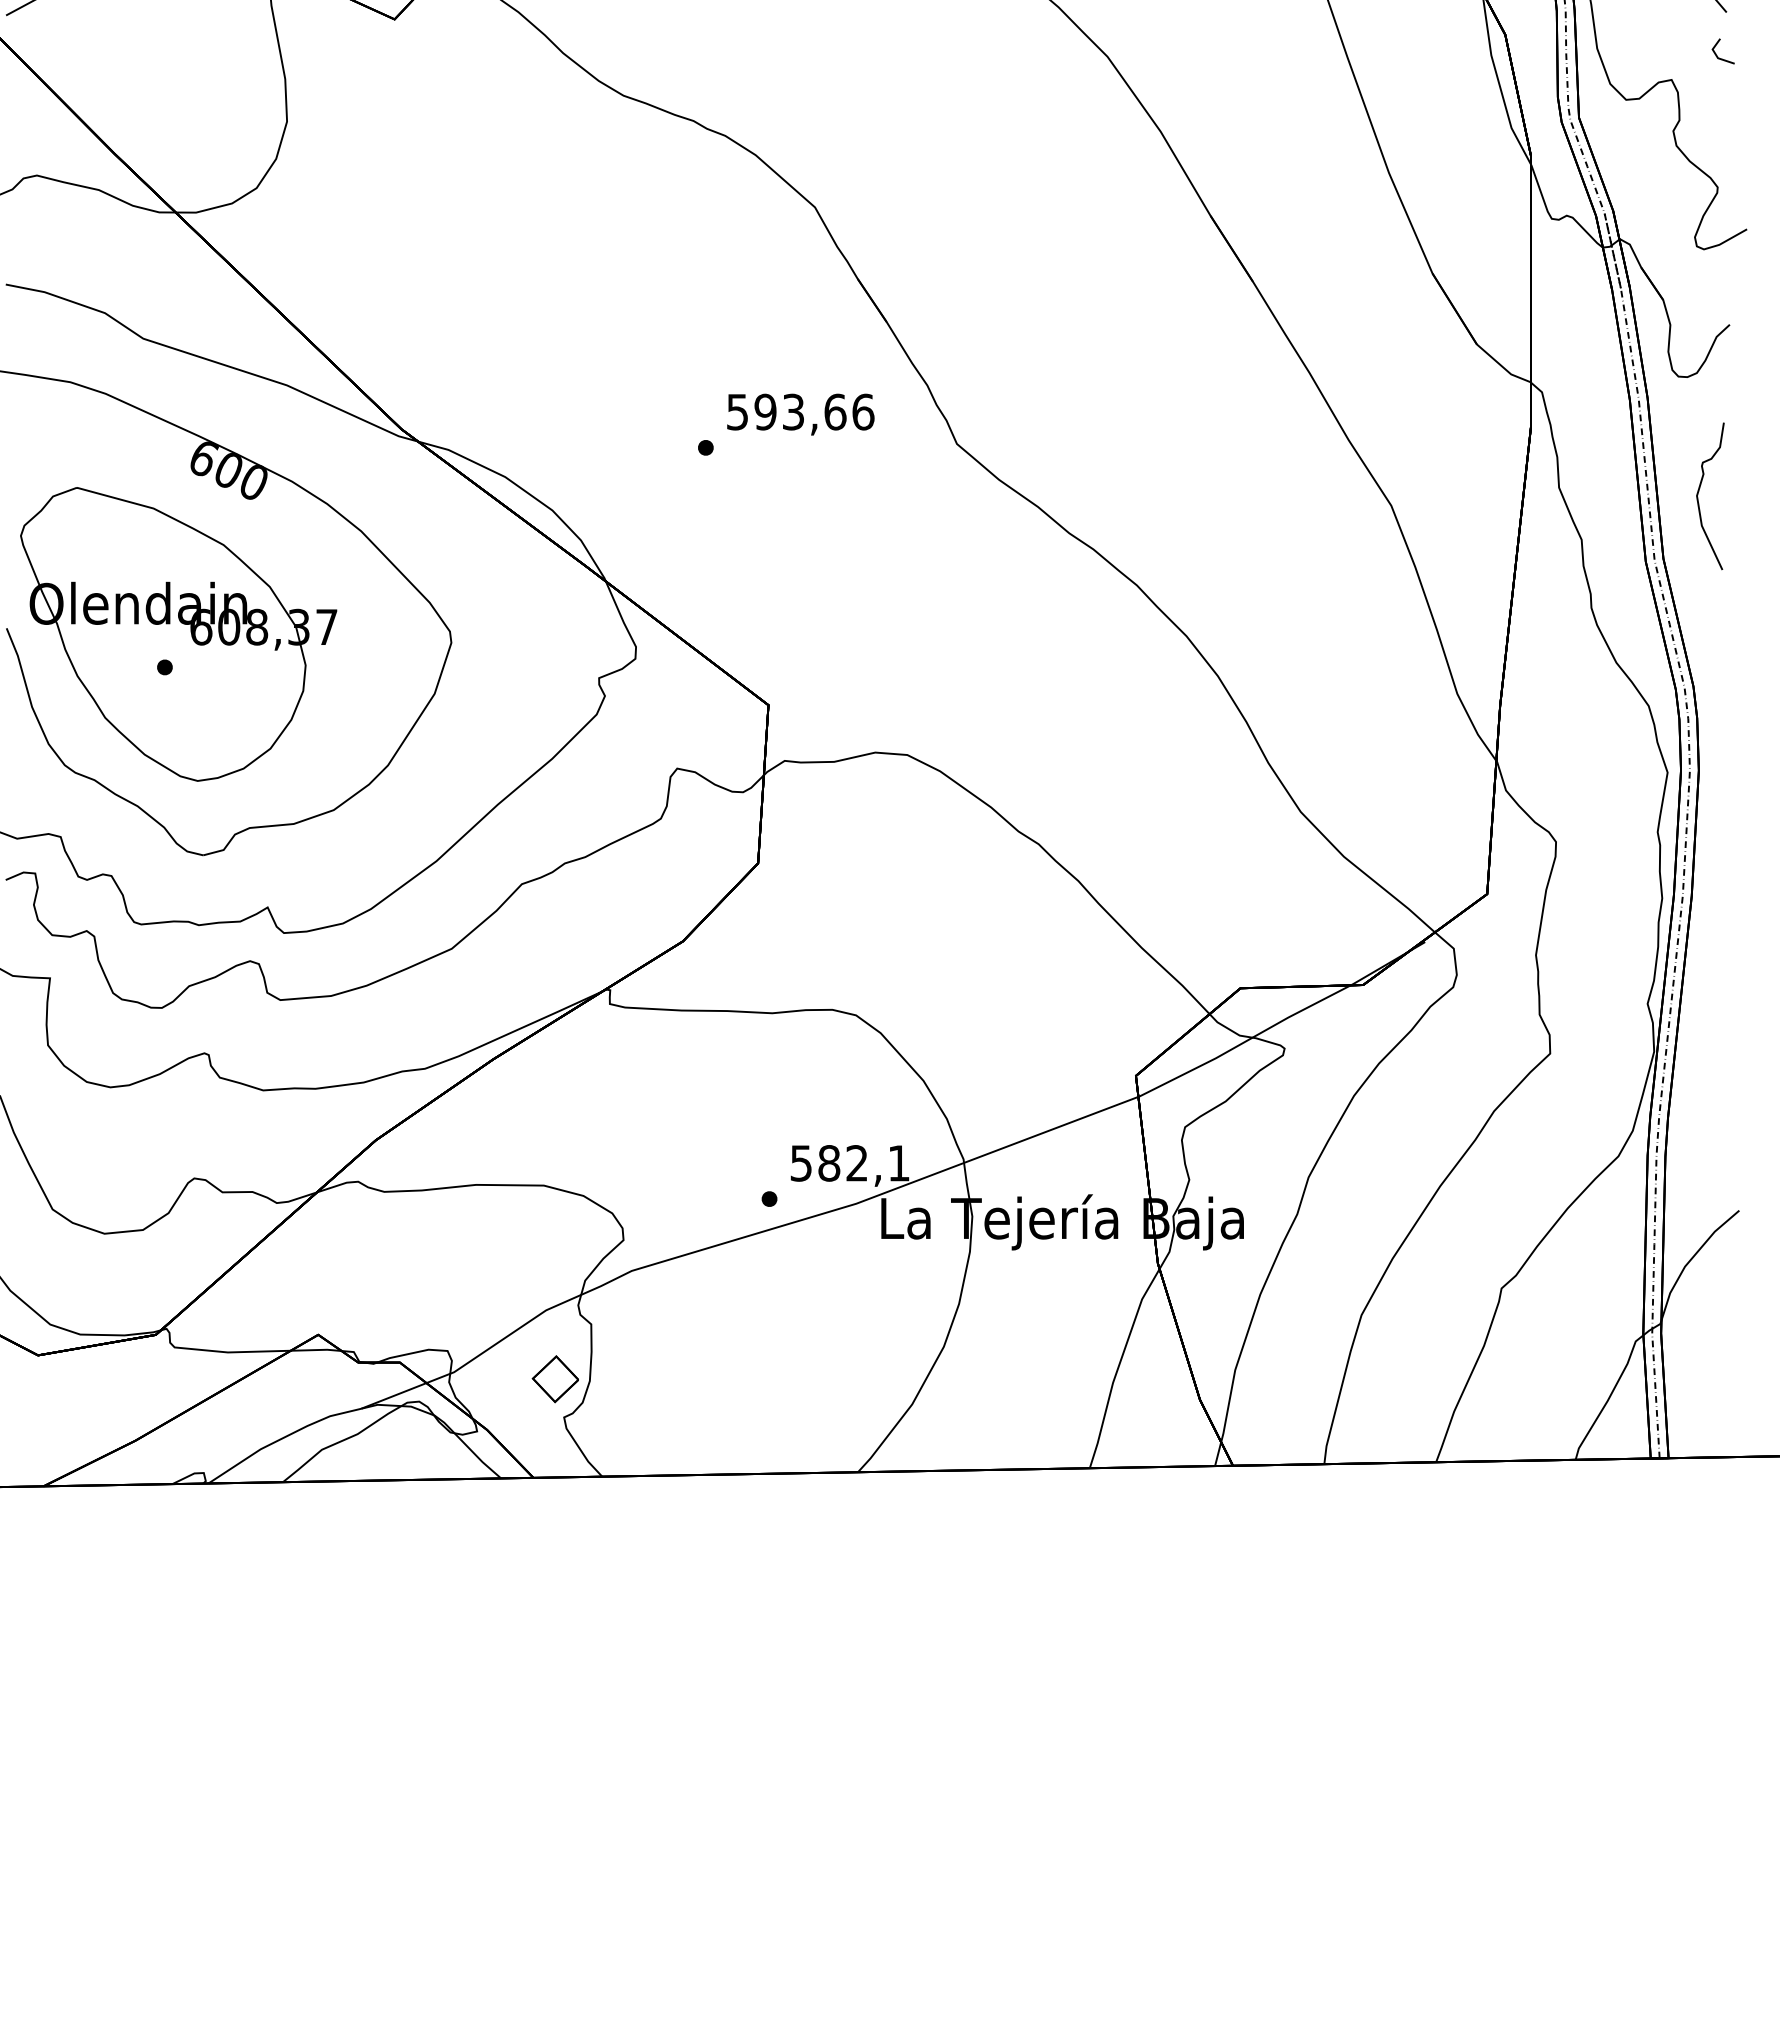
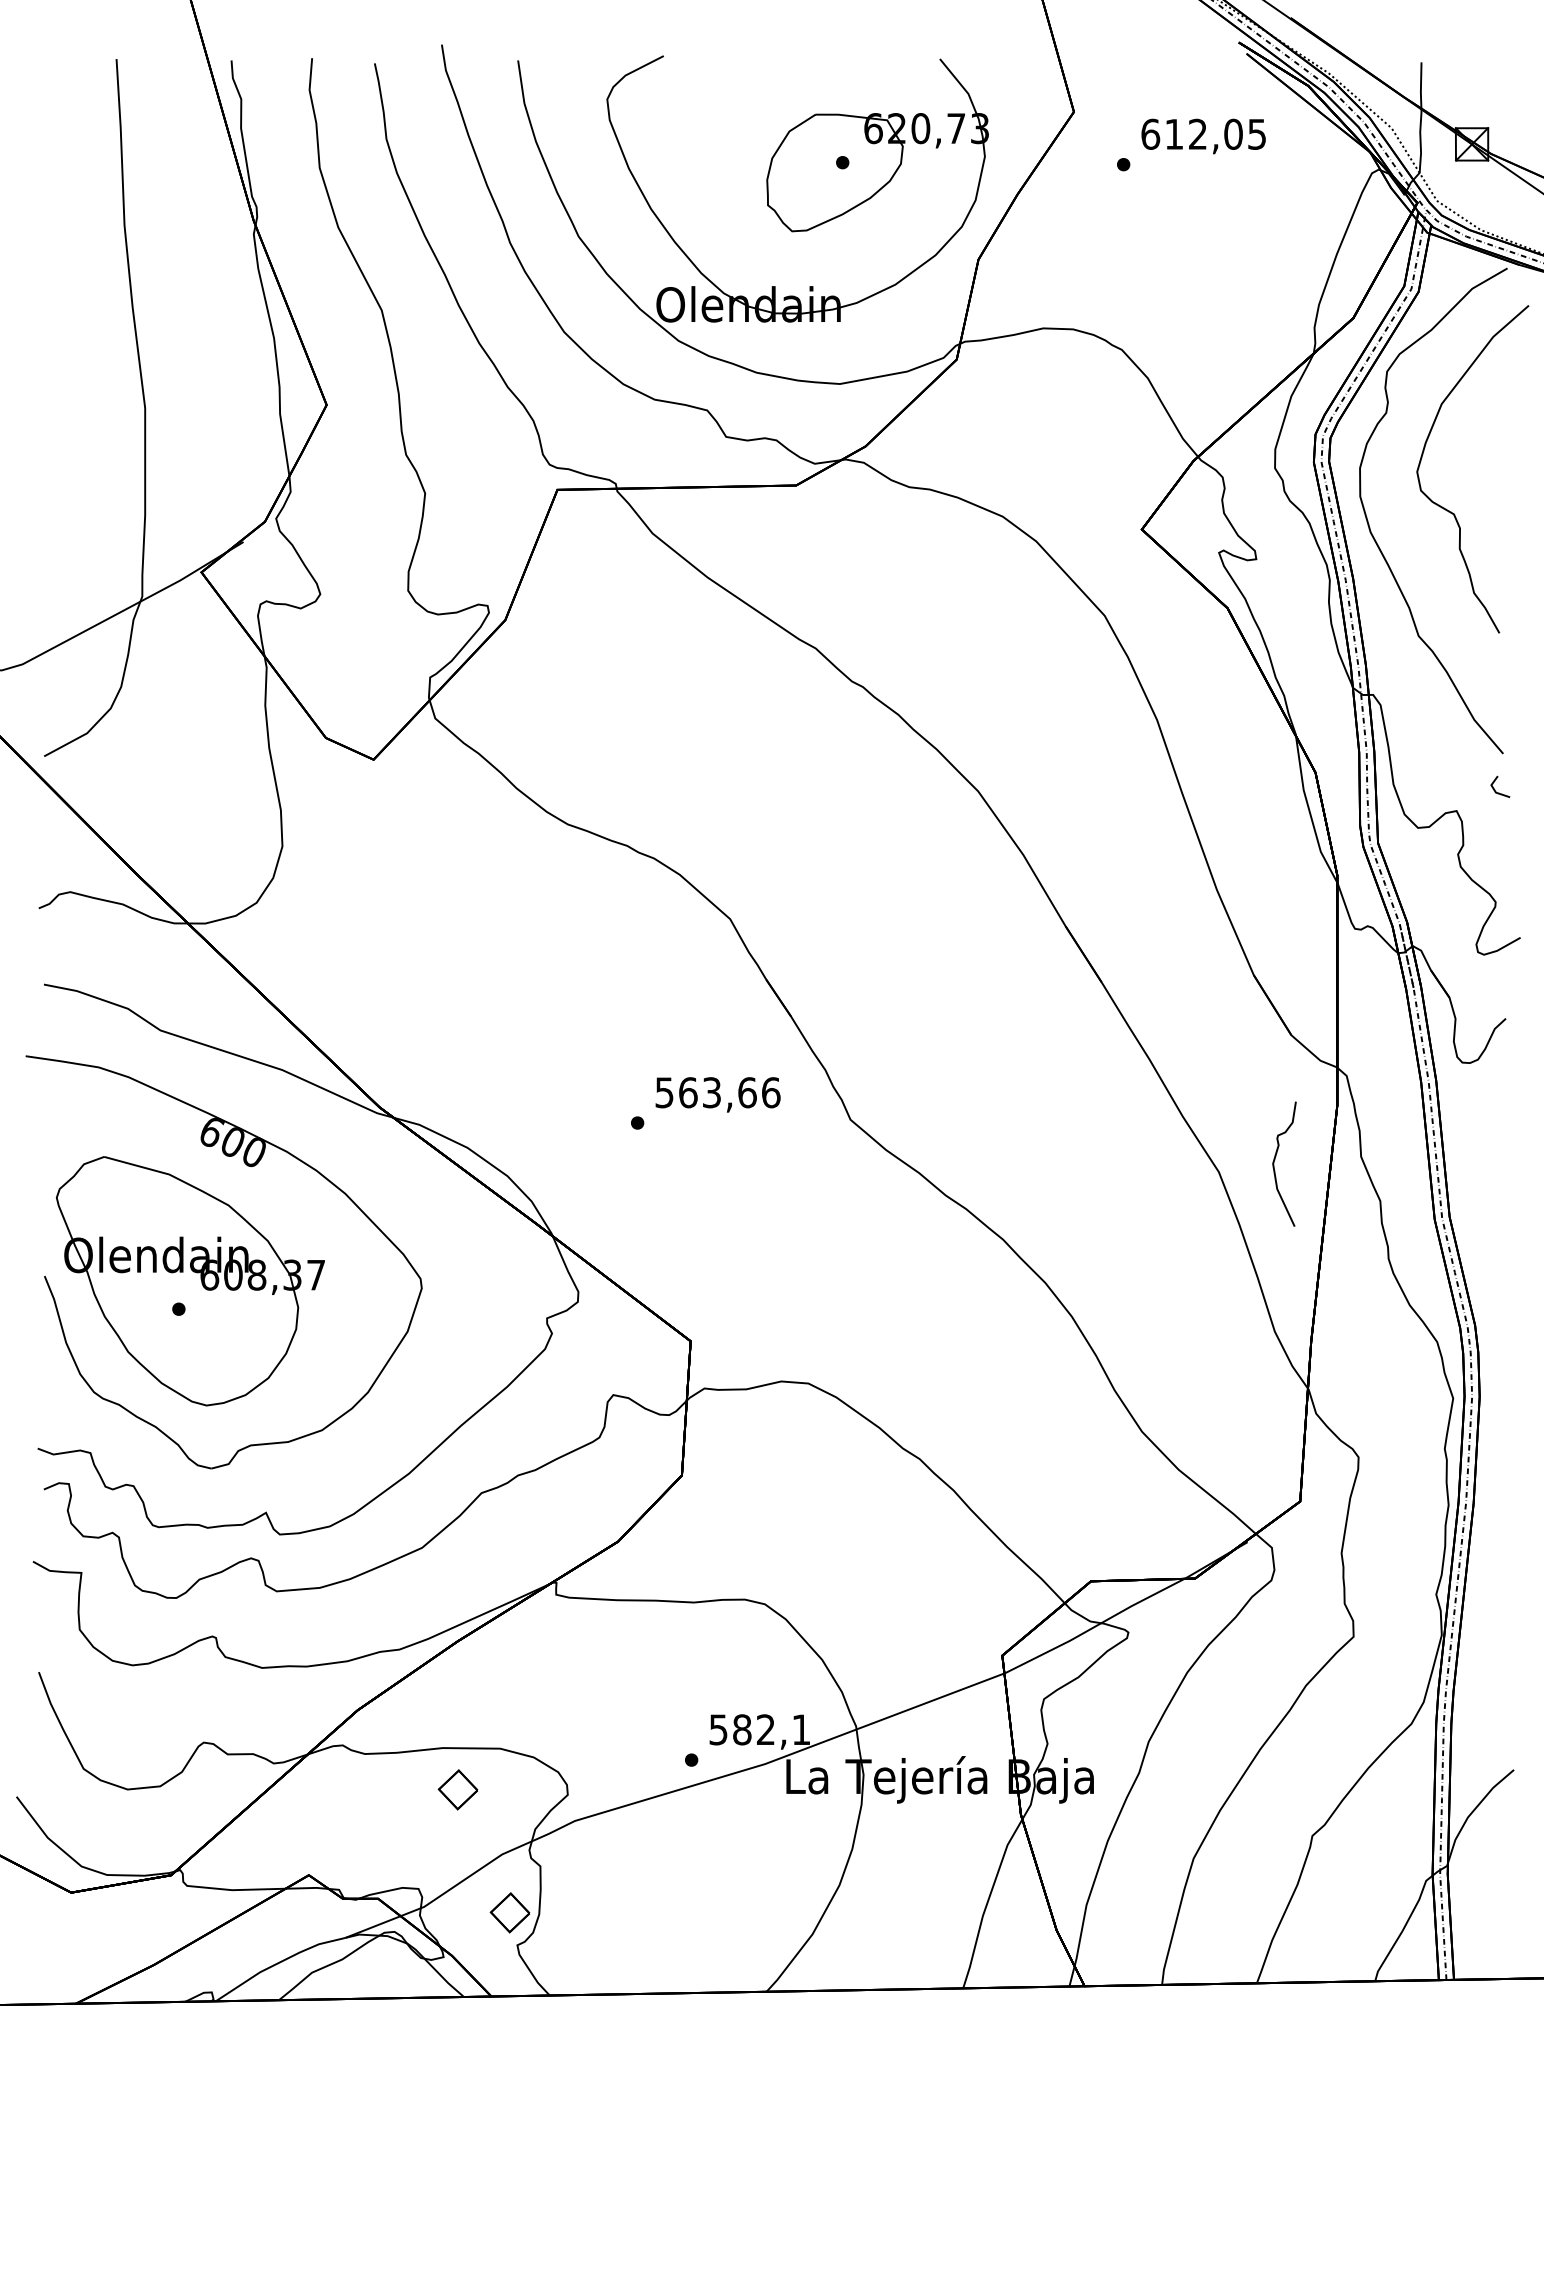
text: (764, 411) -> (687, 1092), 593,66 -> 563,66
curve: (1699, 490) -> (1275, 1159), moved
part: (493, 1233) -> (457, 1789), added

